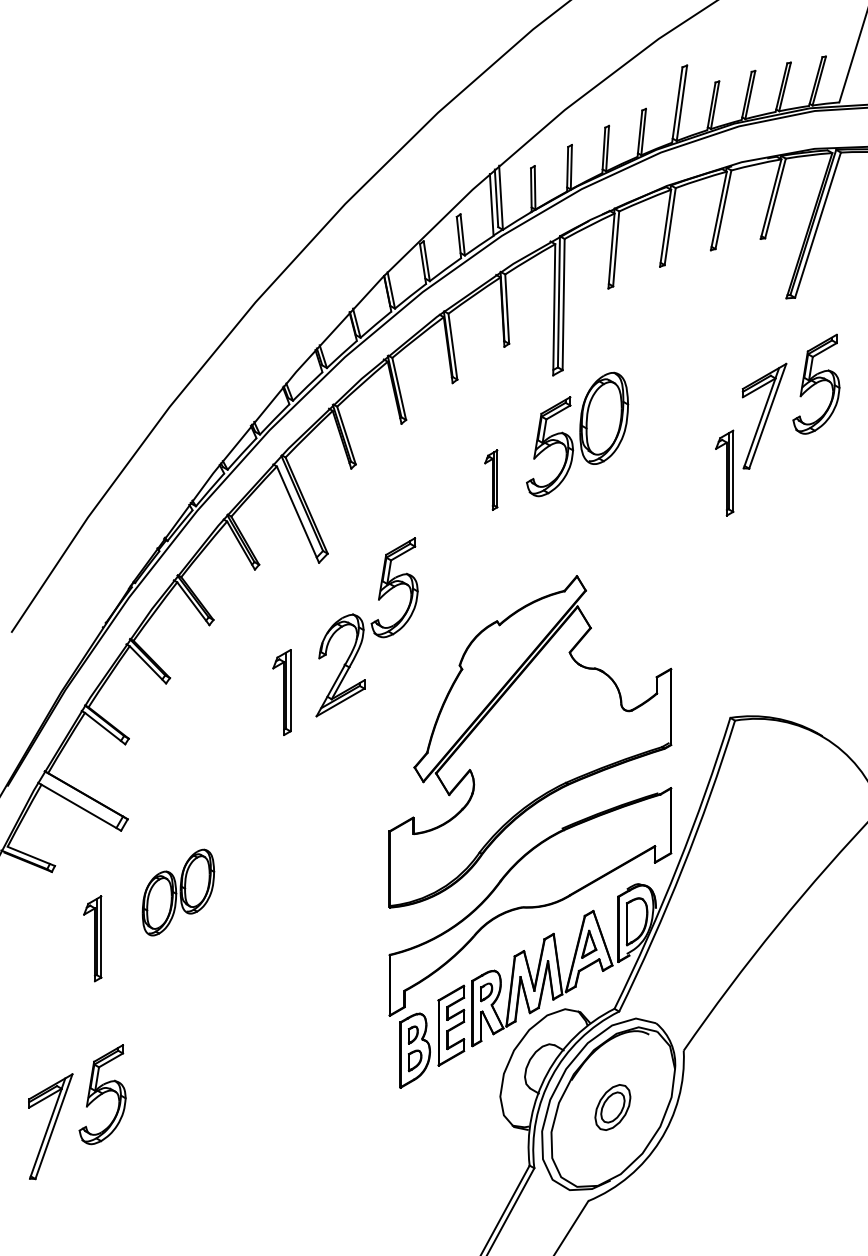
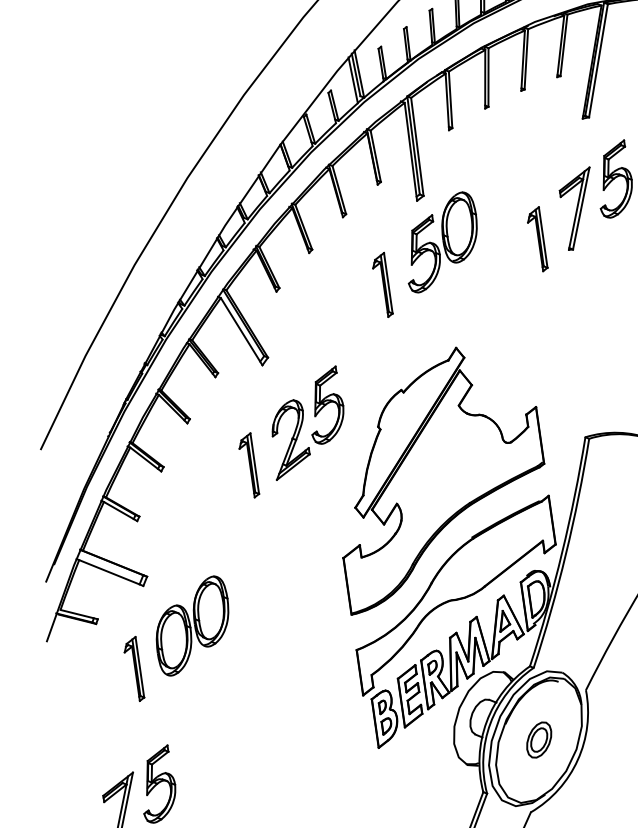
part: (724, 472) -> (536, 239), moved
part: (490, 479) -> (381, 285), size x1.43
part: (394, 587) -> (325, 405), moved
part: (178, 892) -> (192, 625), size x1.43

